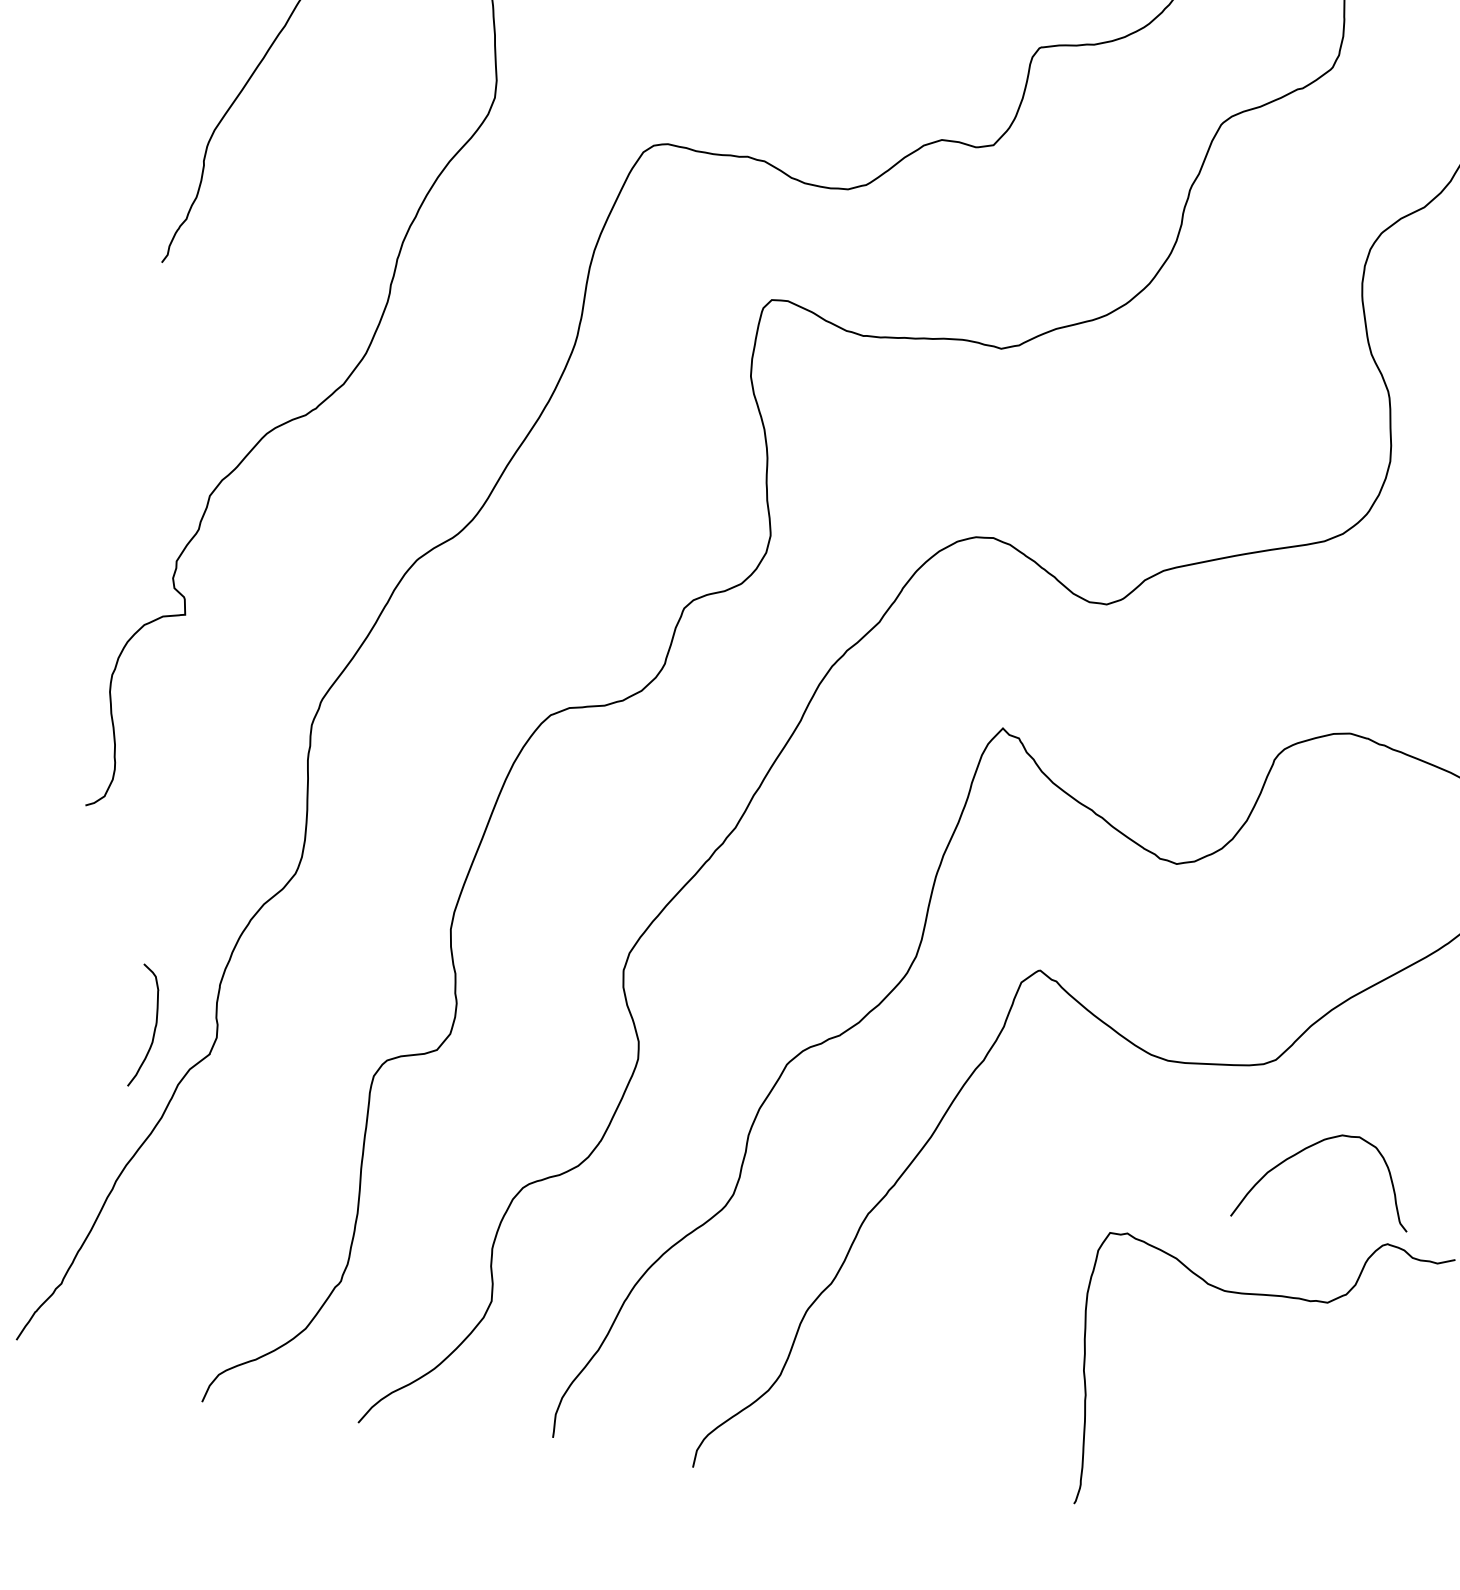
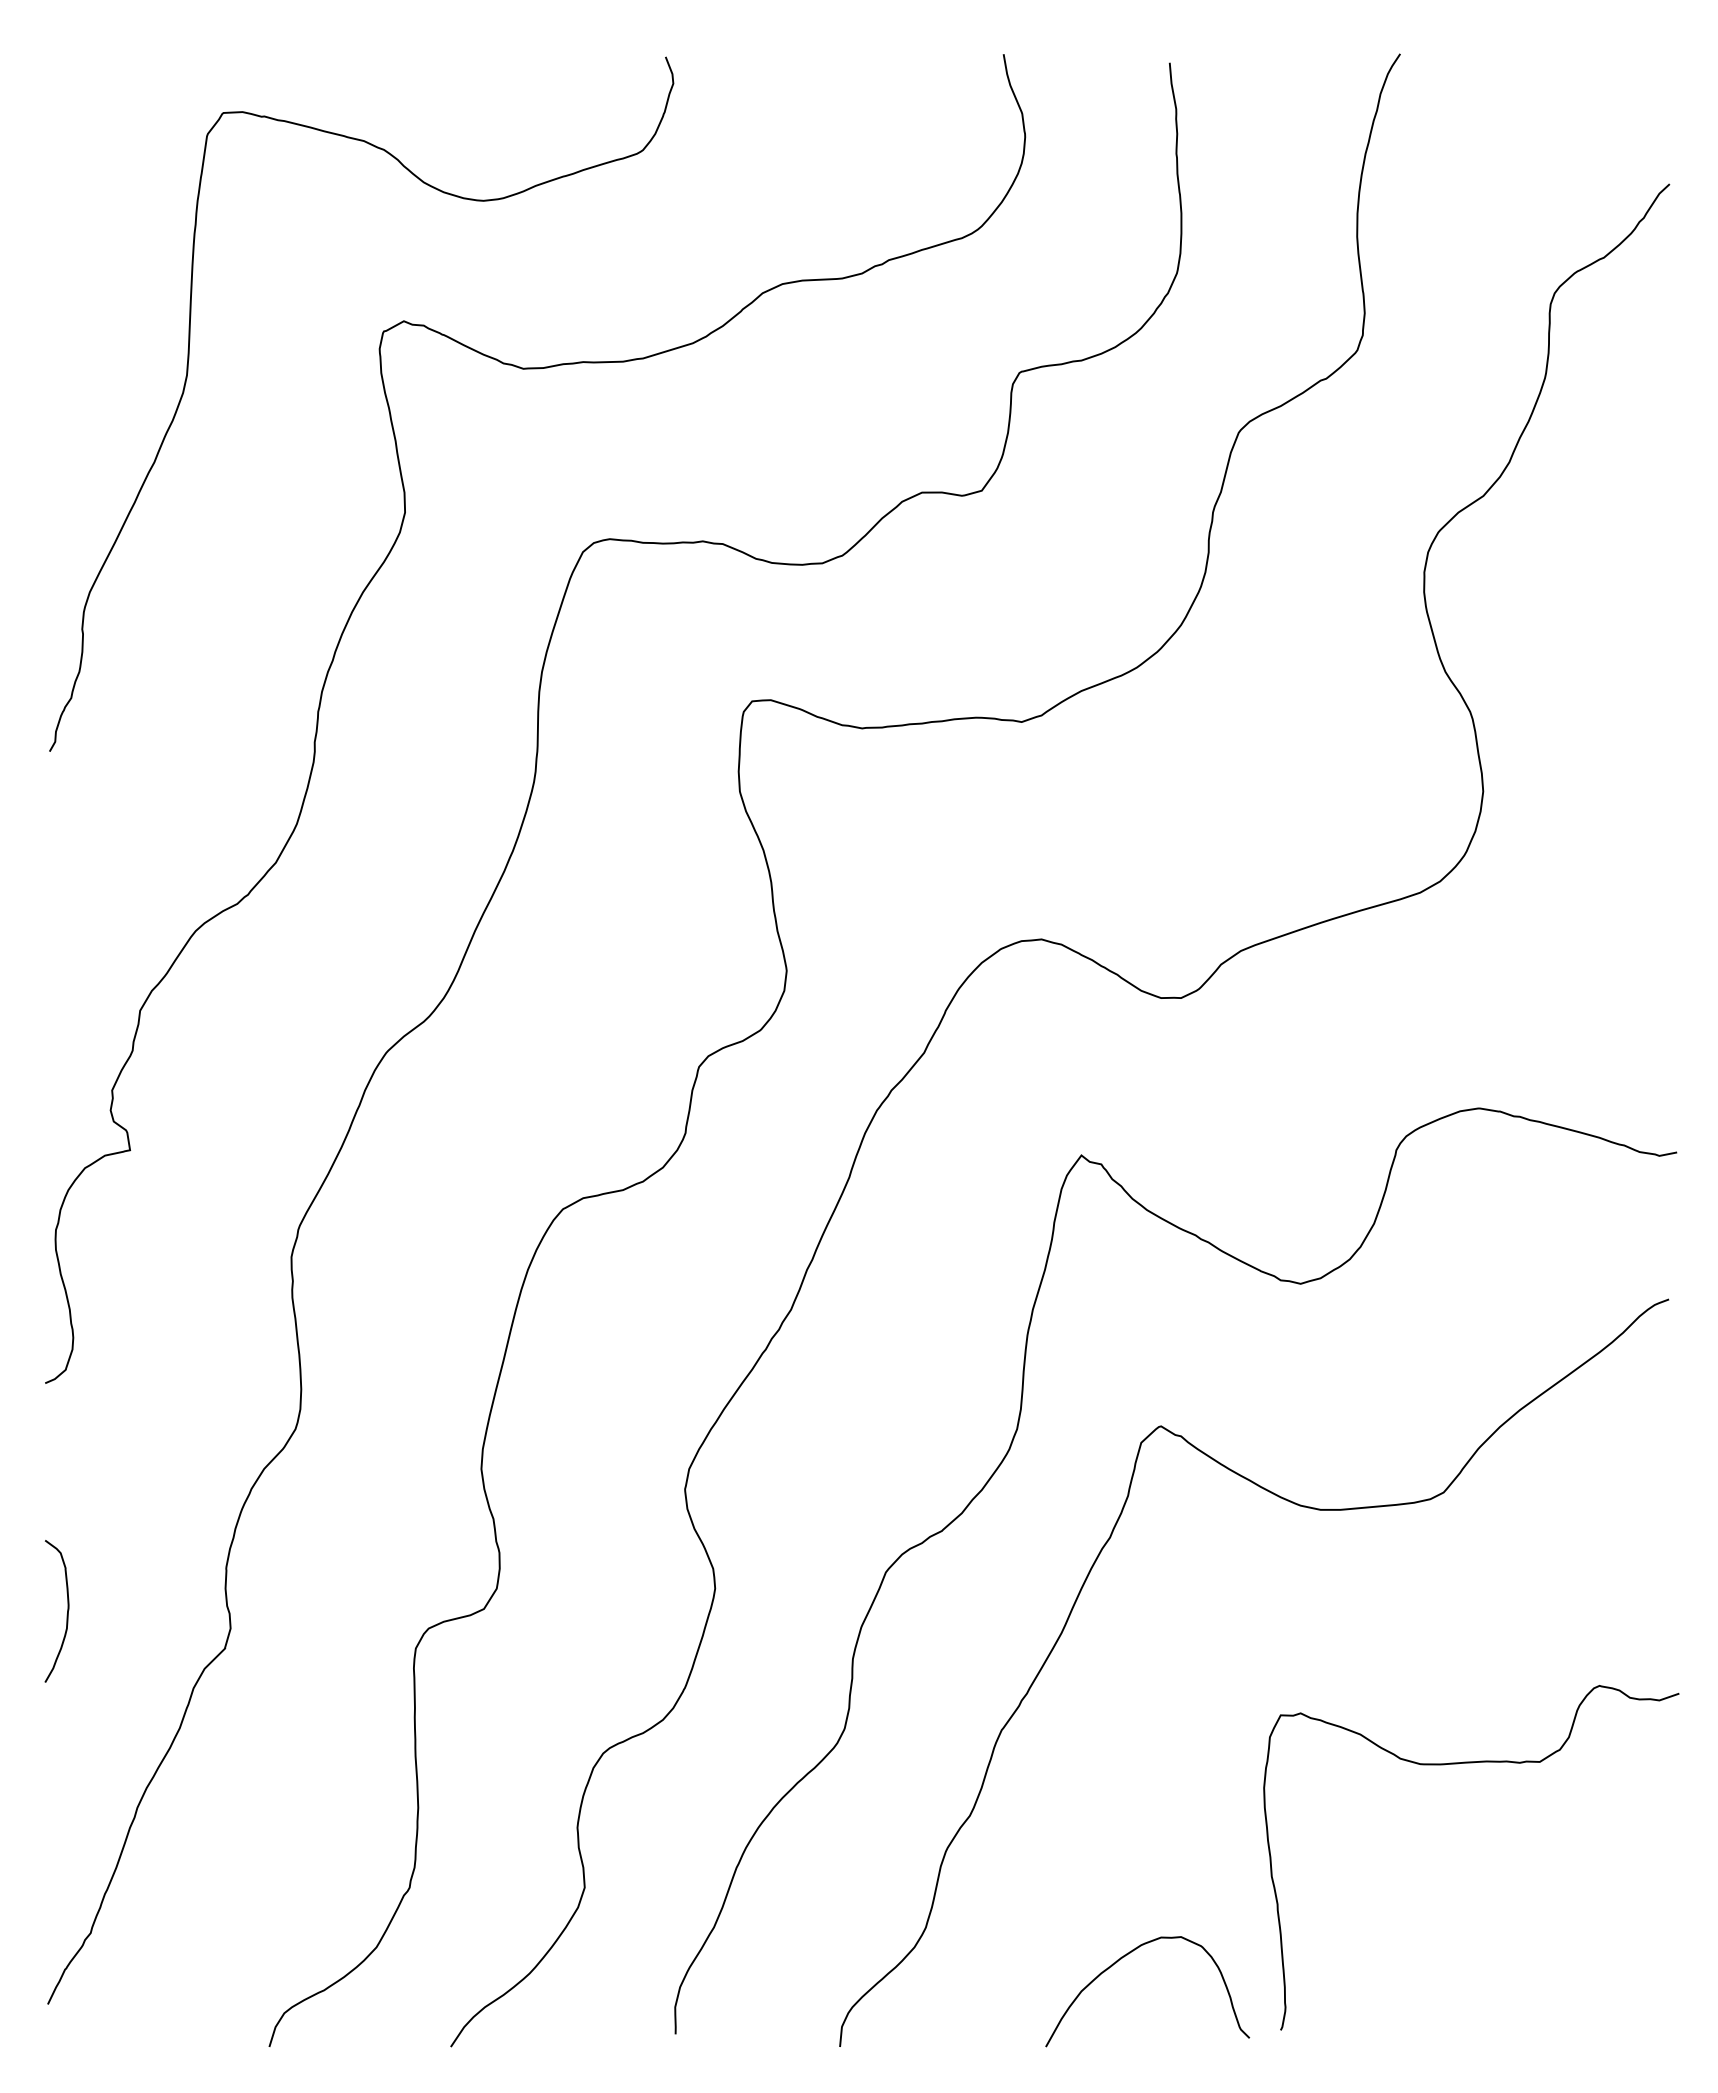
curve: (153, 1030) -> (66, 1614), moved
curve: (1308, 1148) -> (1124, 1957), moved

